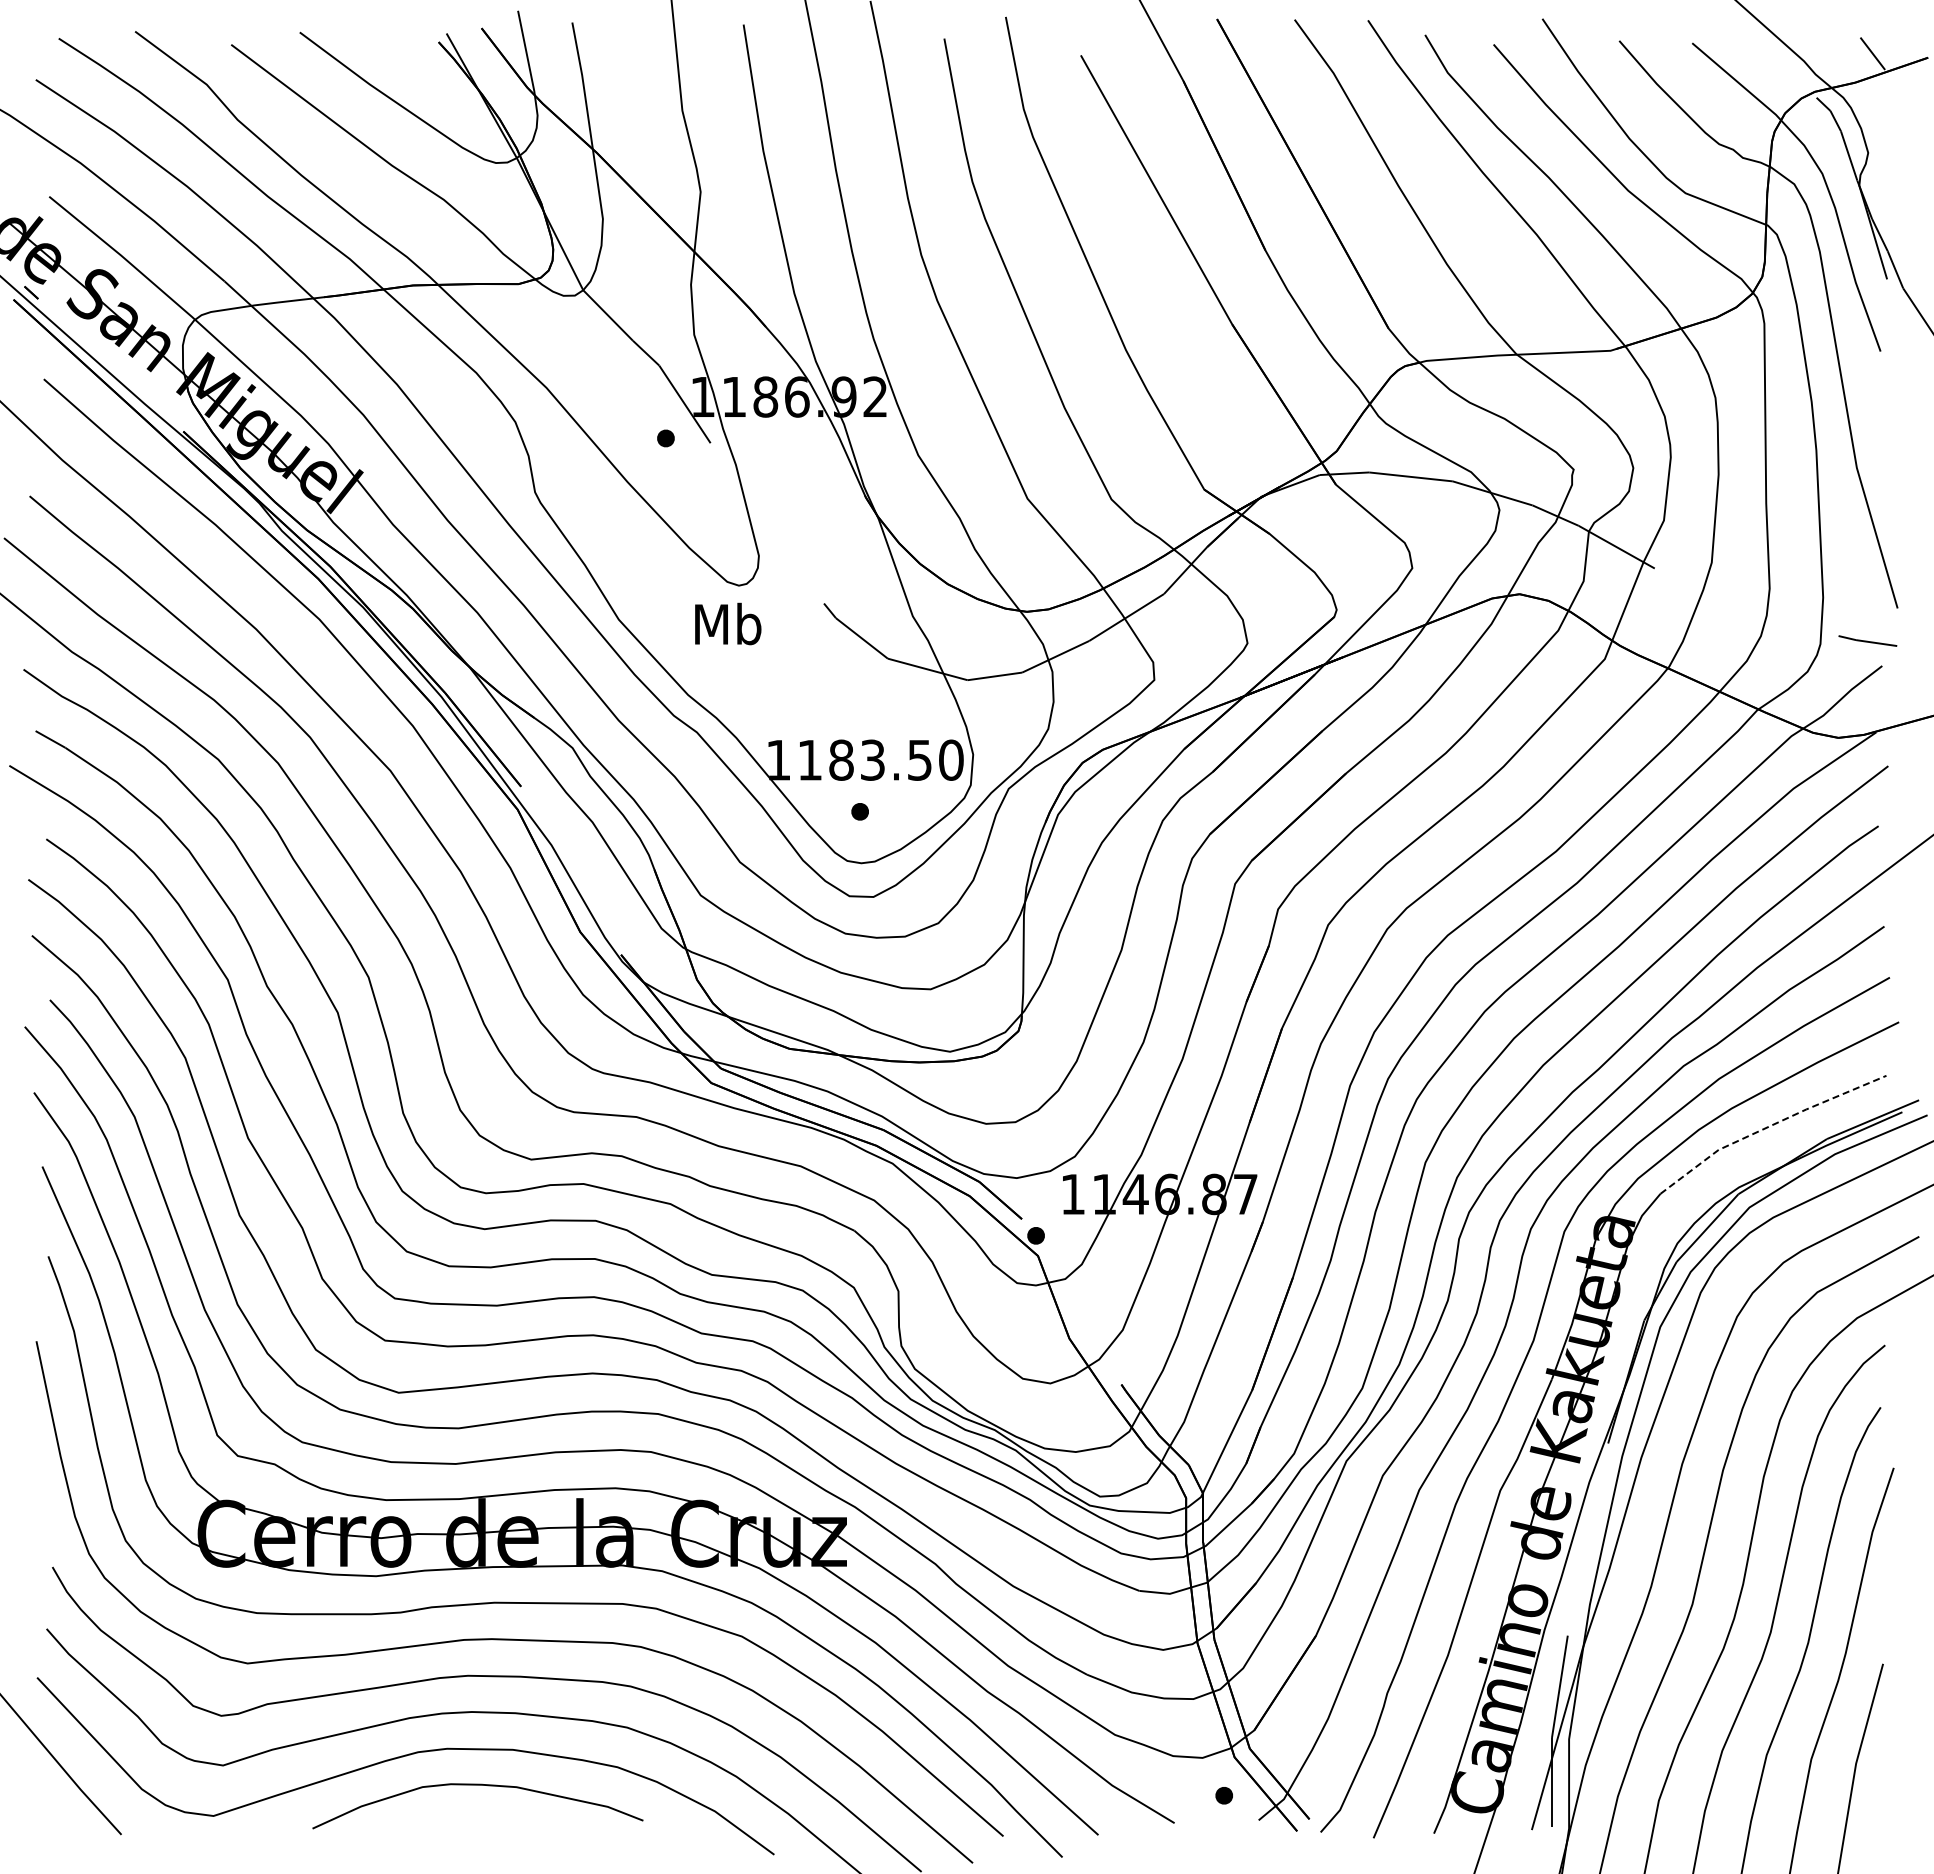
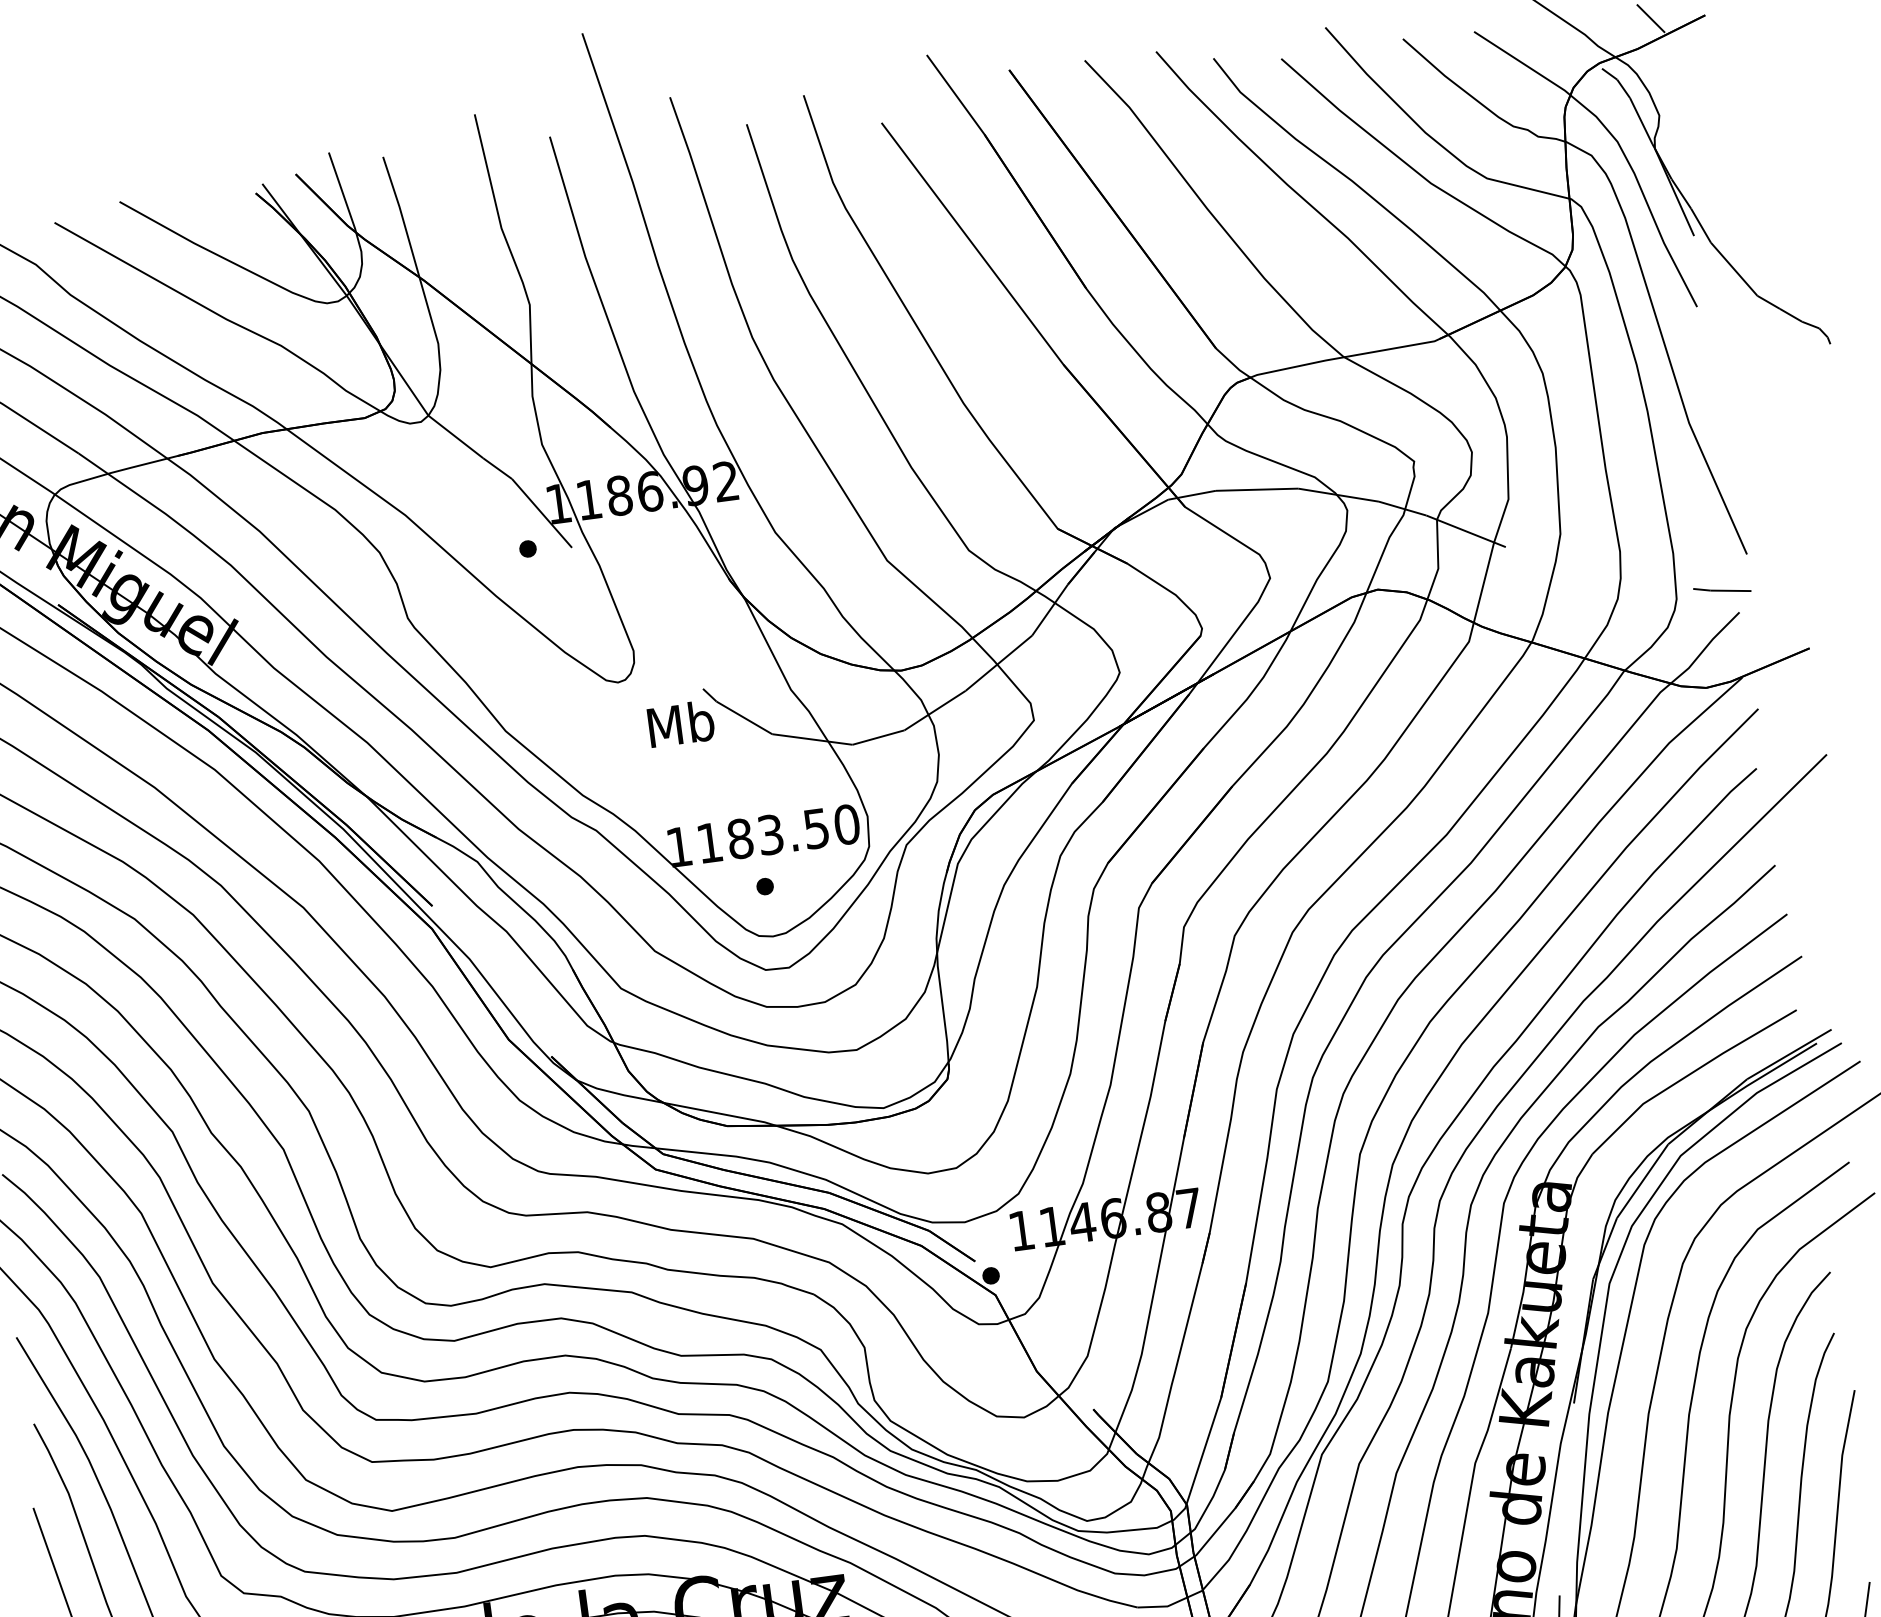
text: (728, 623) -> (681, 723), moved
line: (1769, 1126) -> (1689, 1074), dashed -> solid

